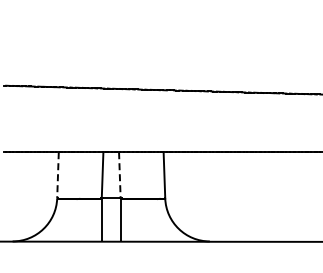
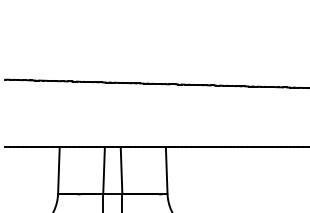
line: (57, 175) -> (58, 170), dashed -> solid
line: (119, 175) -> (121, 170), dashed -> solid

